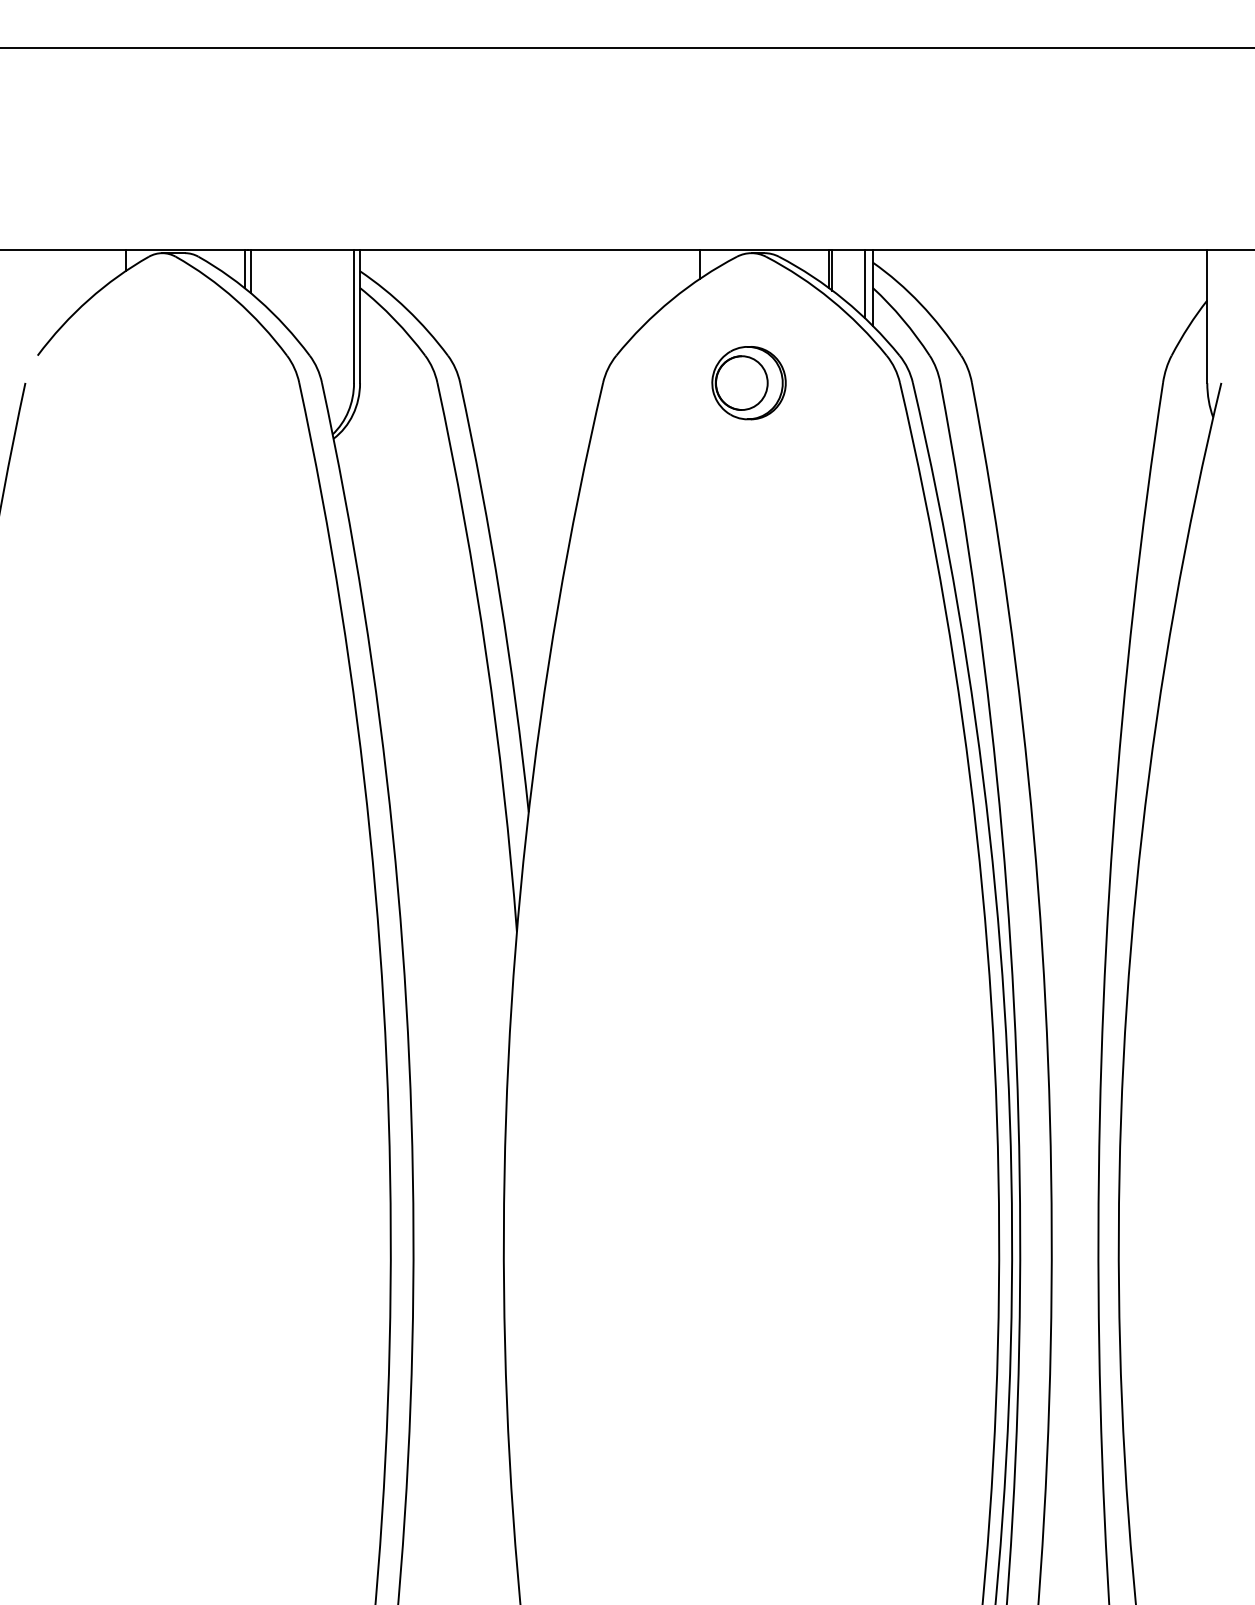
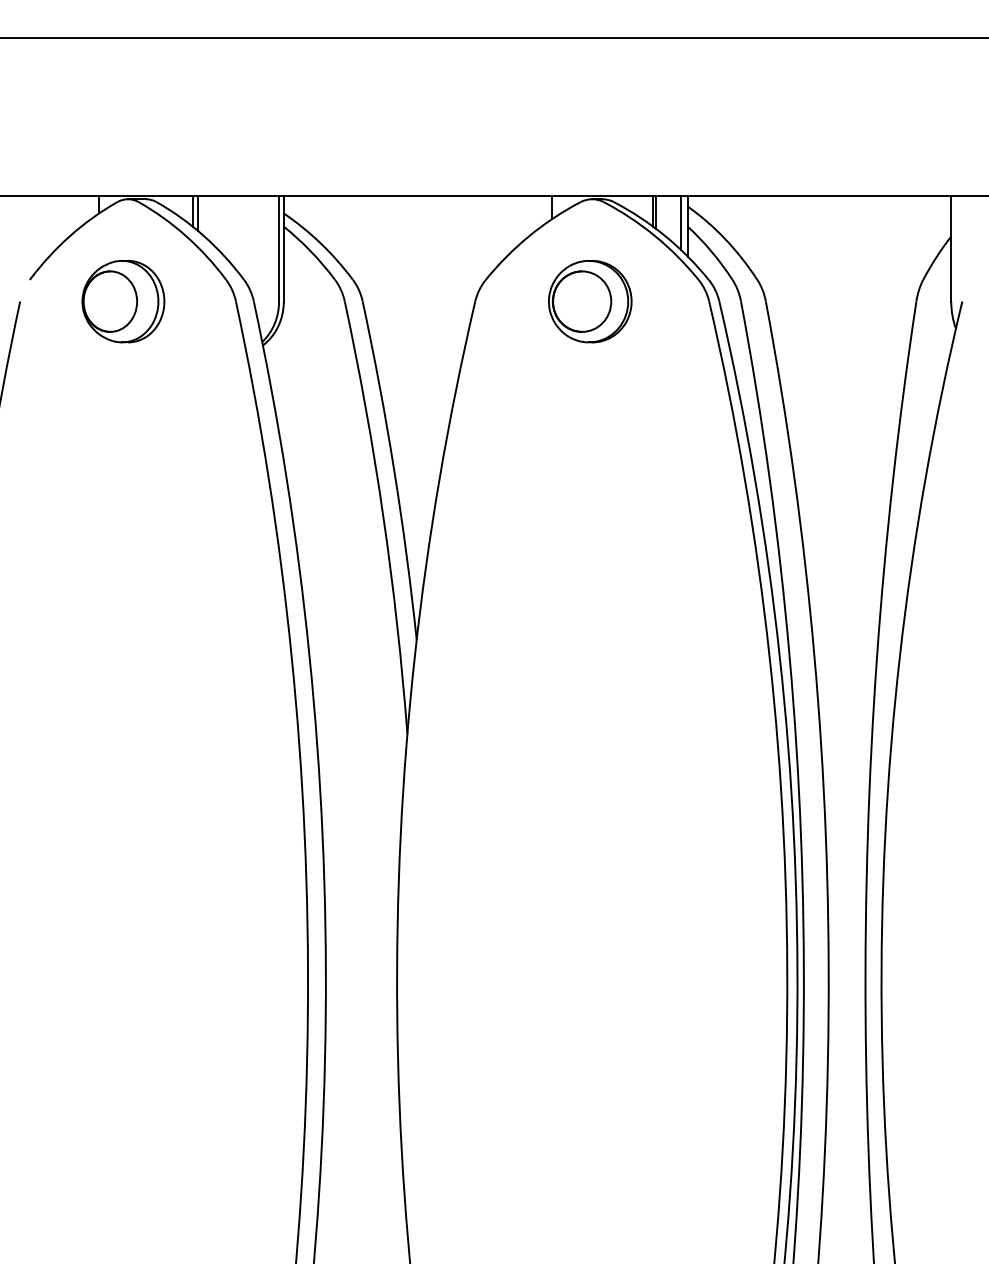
part: (156, 382) -> (123, 301), added
part: (748, 382) -> (589, 301), size x1.43

